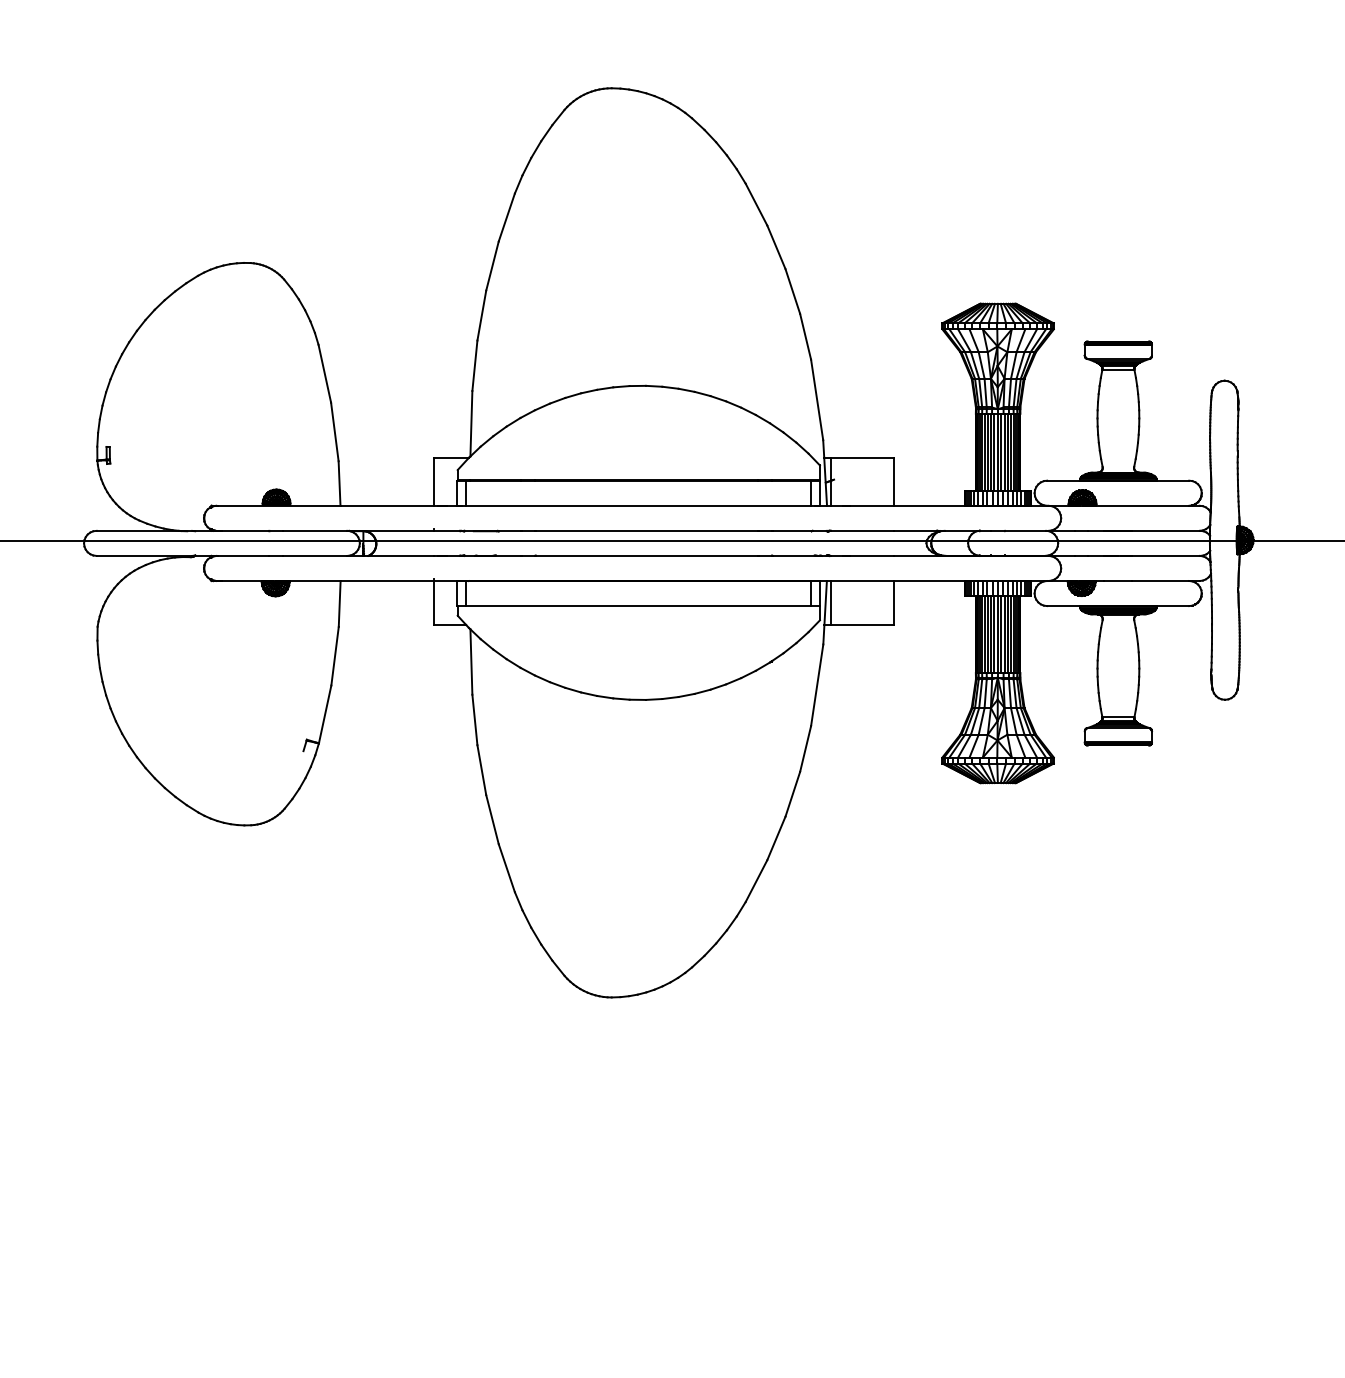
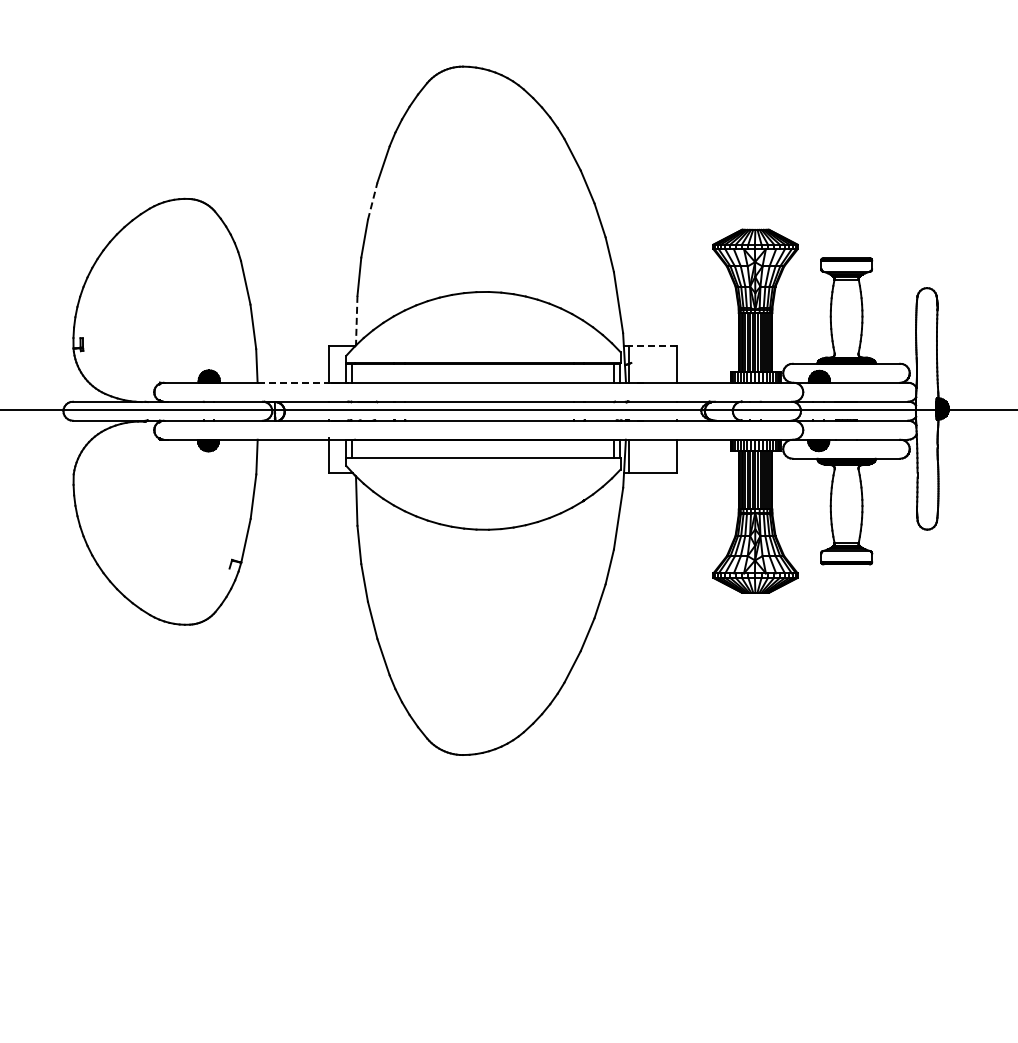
line: (492, 265) -> (372, 200), solid -> dashed
line: (471, 423) -> (356, 320), solid -> dashed
line: (863, 457) -> (653, 346), solid -> dashed
line: (387, 505) -> (293, 382), solid -> dashed

